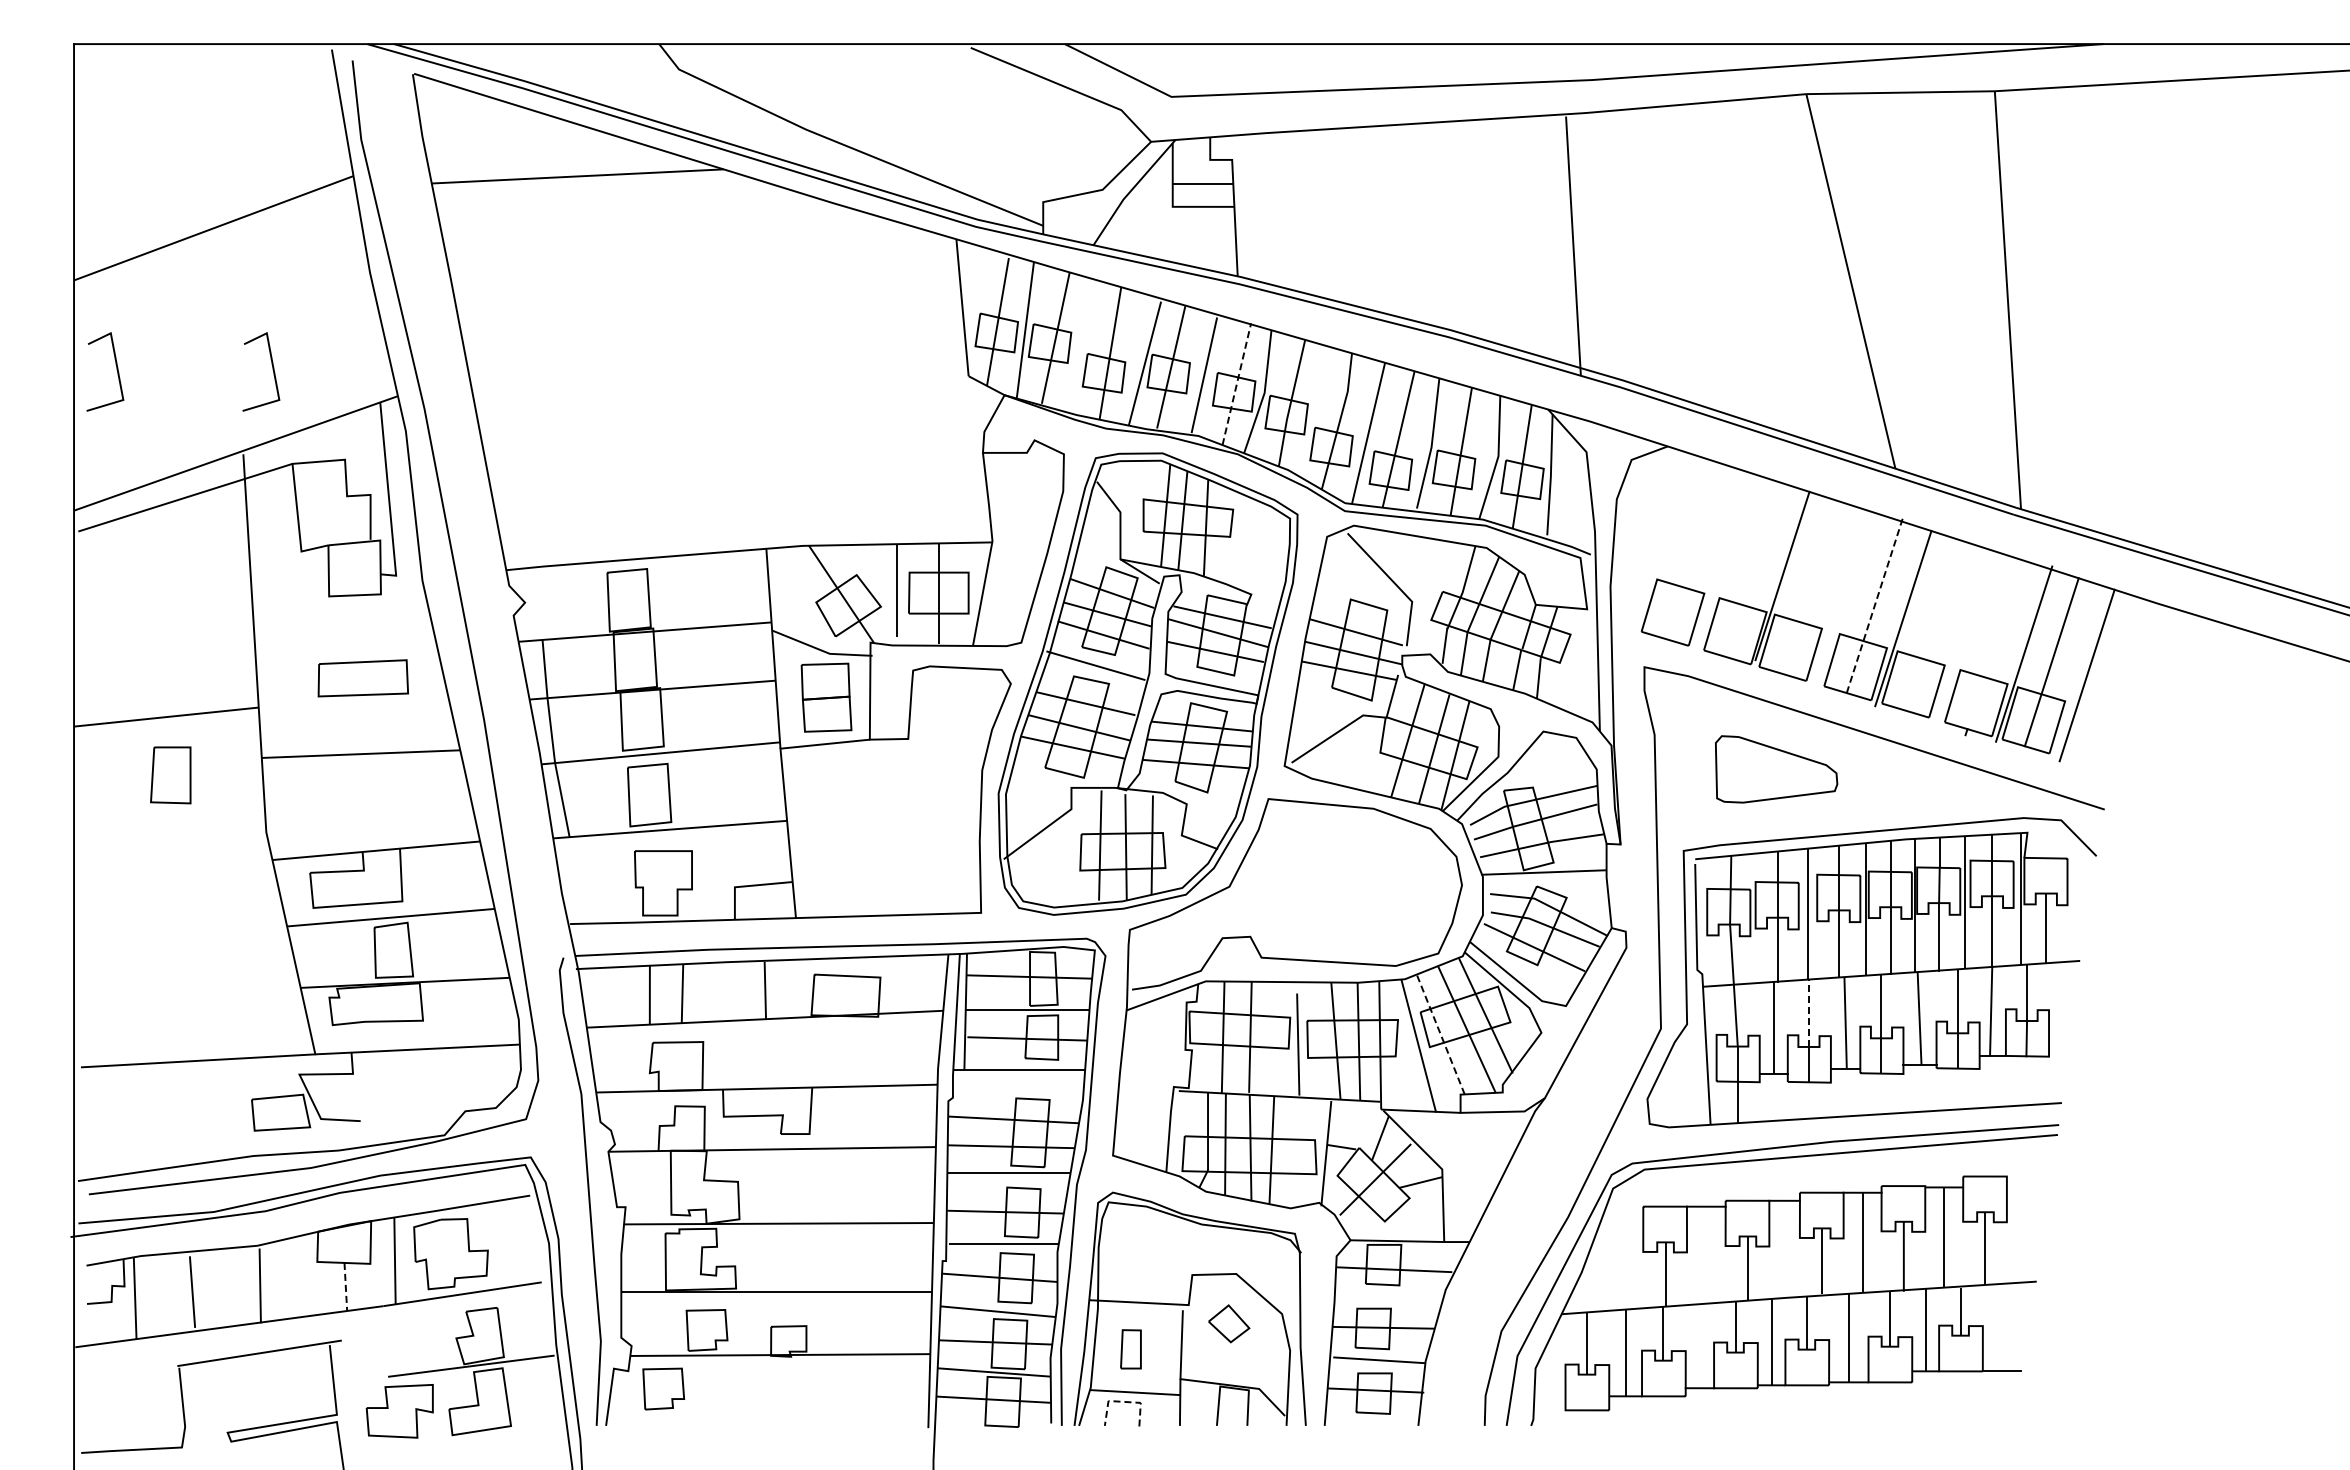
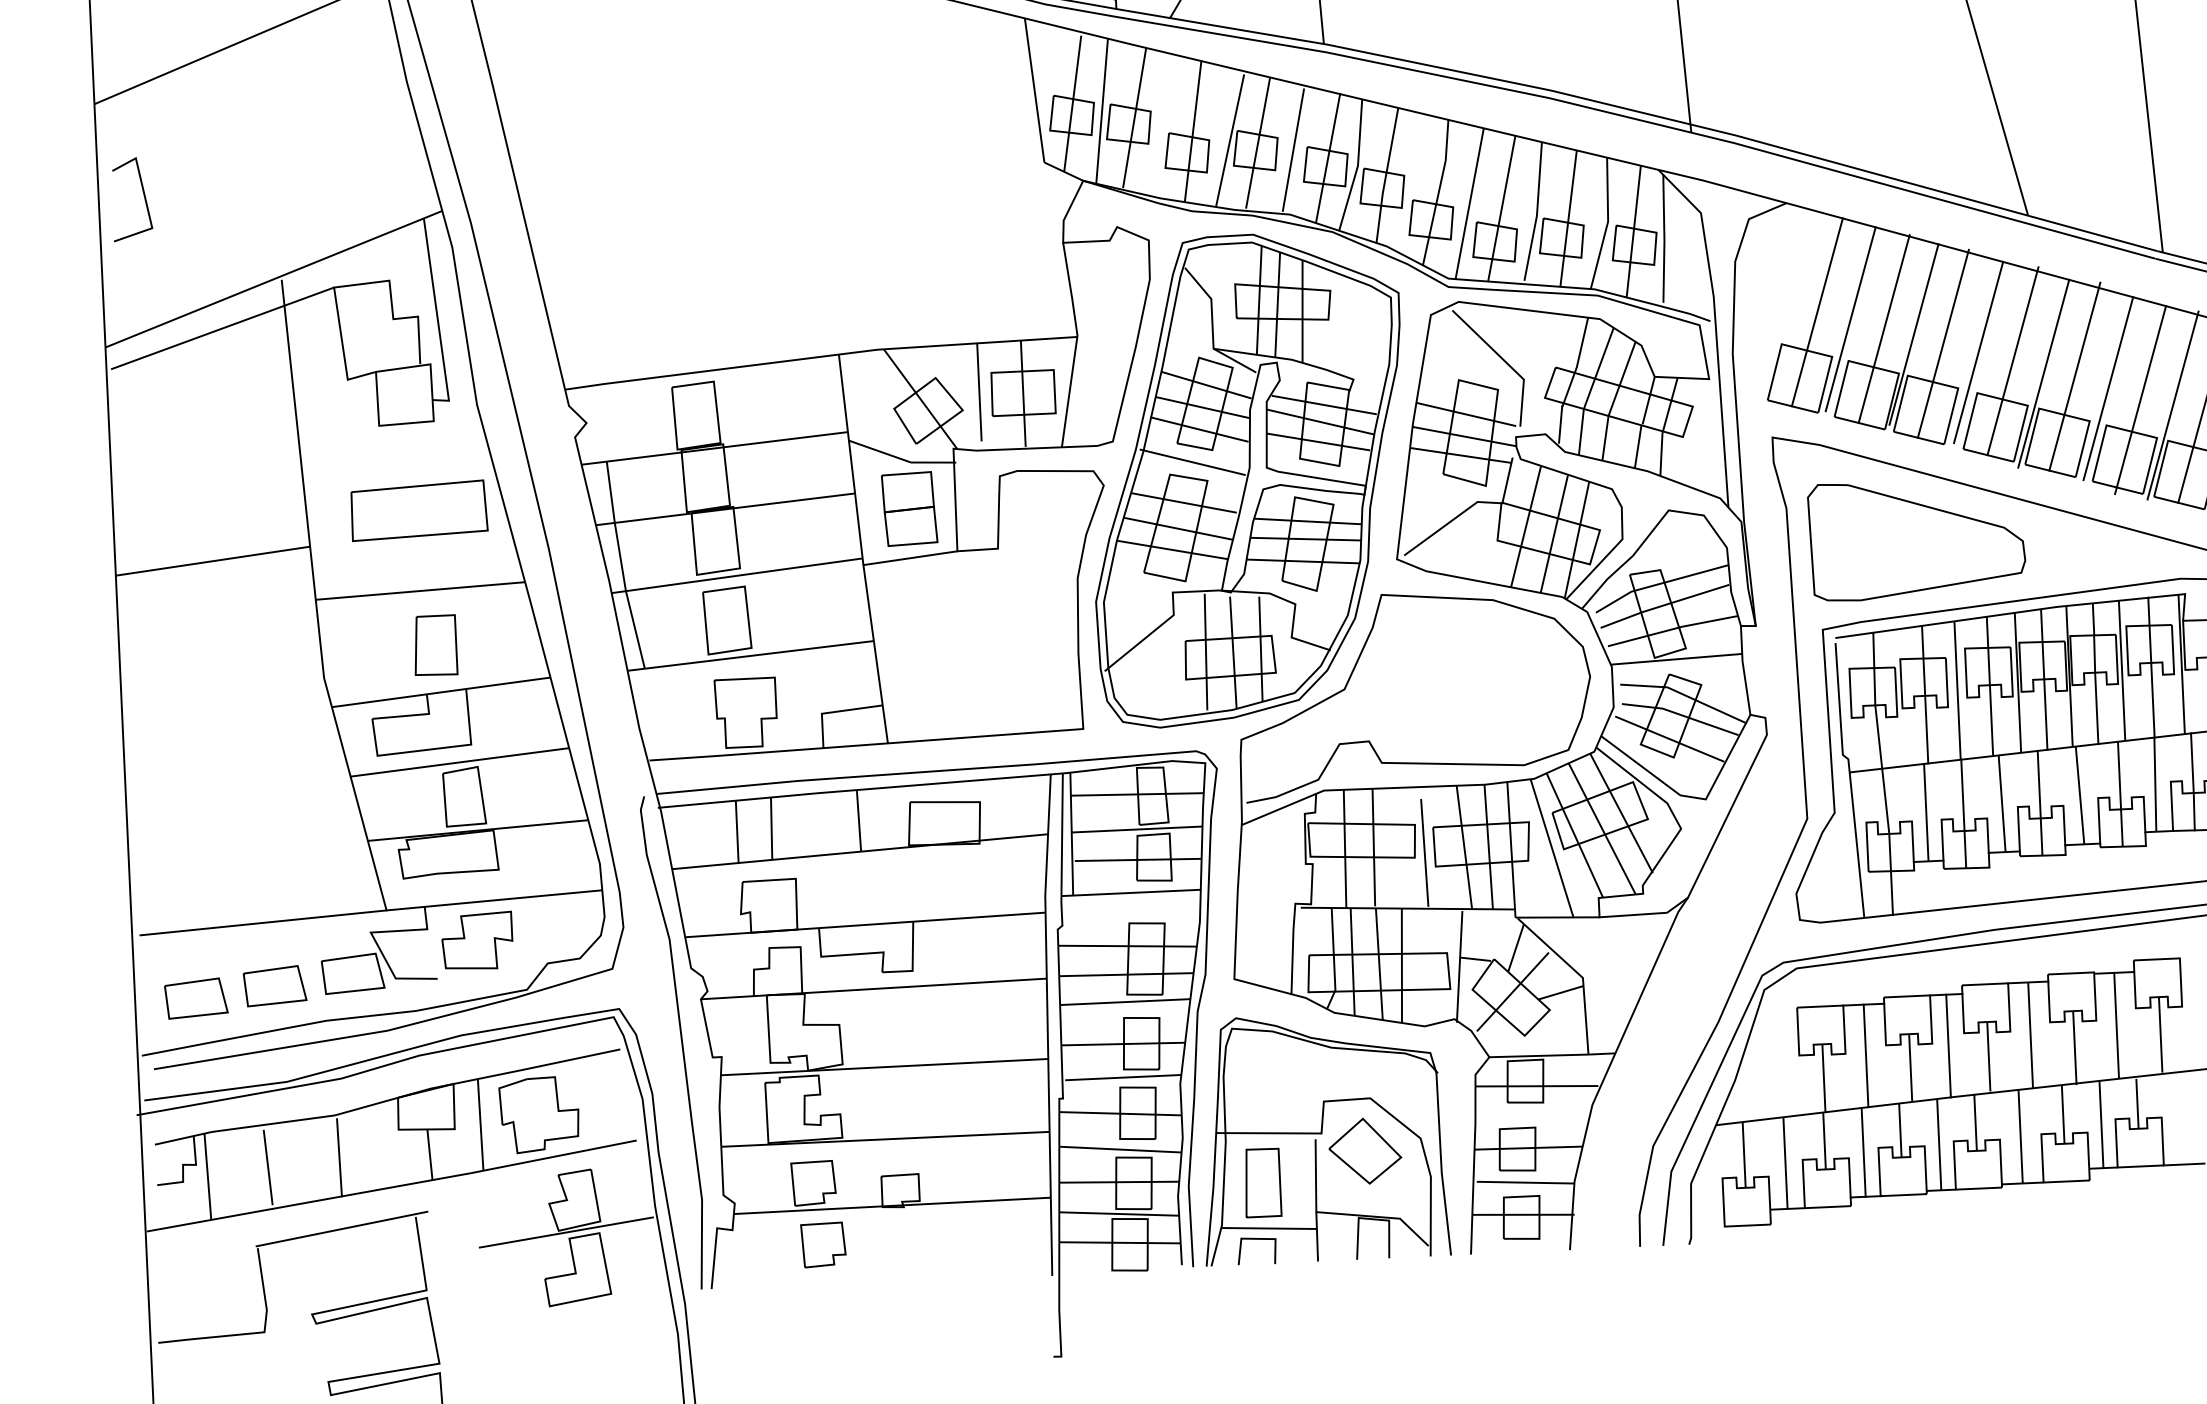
line: (272, 370) -> (308, 189), removed
line: (1236, 384) -> (1327, 158), dashed -> solid
line: (1692, 550) -> (1817, 311), added
line: (1722, 558) -> (1849, 318), added
line: (1754, 569) -> (1884, 329), added
line: (1809, 585) -> (1942, 343), added
line: (1842, 595) -> (1978, 352), added
line: (1875, 604) -> (2013, 360), dashed -> solid
line: (1932, 622) -> (2074, 376), added
line: (1963, 635) -> (2108, 388), added
line: (1994, 644) -> (2141, 396), added
part: (363, 678) -> (419, 510), size x1.43
part: (1776, 769) -> (1916, 539), size x1.67
part: (170, 775) -> (435, 645), moved
line: (1808, 1013) -> (1962, 795), dashed -> solid
line: (1440, 1034) -> (1574, 835), dashed -> solid
part: (206, 1120) -> (274, 985), added
part: (131, 1129) -> (195, 998), added
line: (1784, 1249) -> (1948, 1046), added
line: (1706, 1254) -> (1866, 1055), added
line: (345, 1287) -> (429, 1155), dashed -> solid
part: (1228, 1323) -> (1364, 1151), size x1.67
line: (1699, 1346) -> (1863, 1152), added
part: (1130, 1349) -> (1262, 1183), size x1.67
part: (663, 1388) -> (823, 1244), moved
line: (1123, 1401) -> (1257, 1238), dashed -> solid
part: (399, 1411) -> (477, 941), moved

